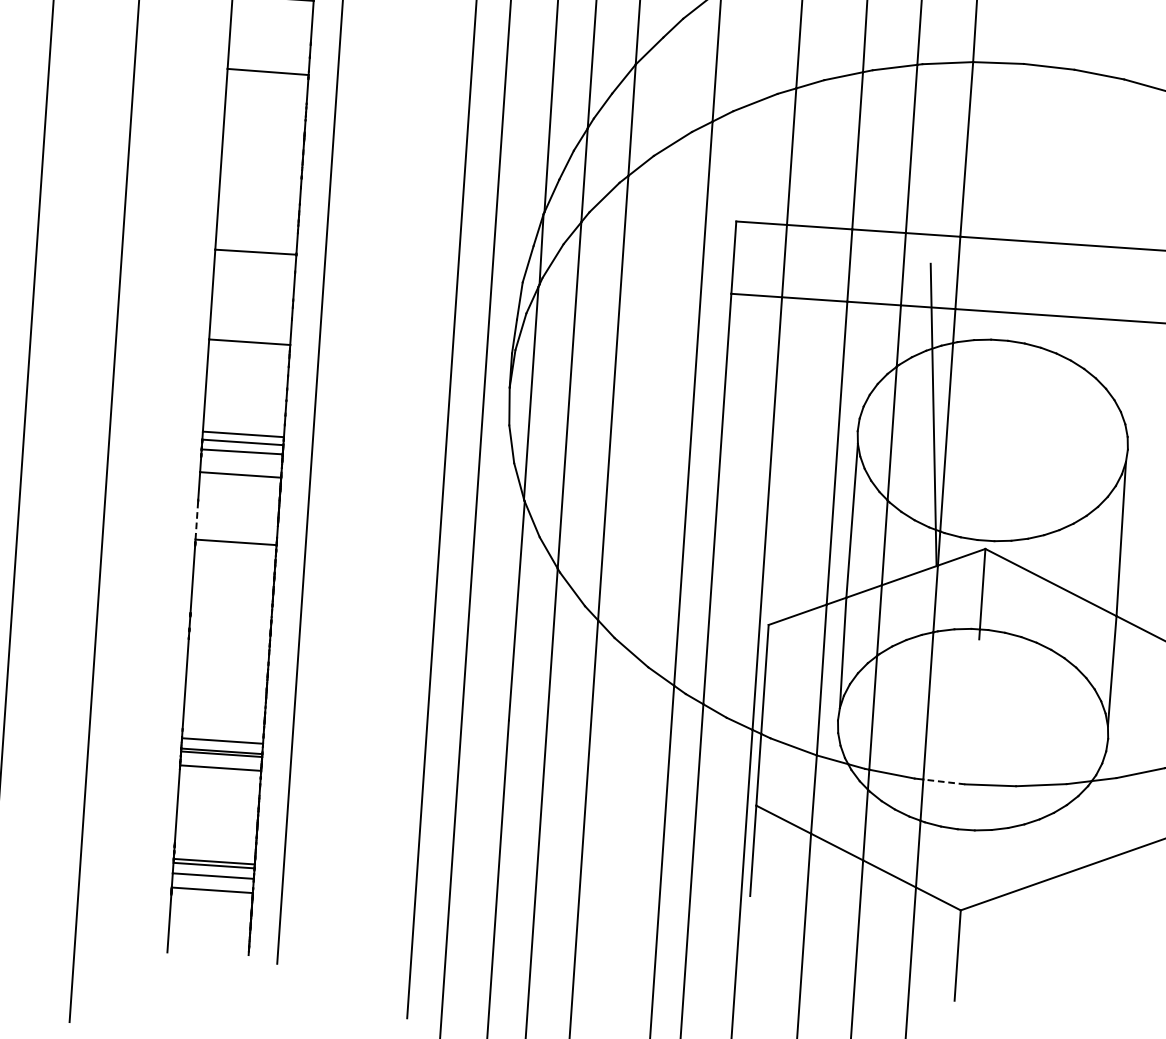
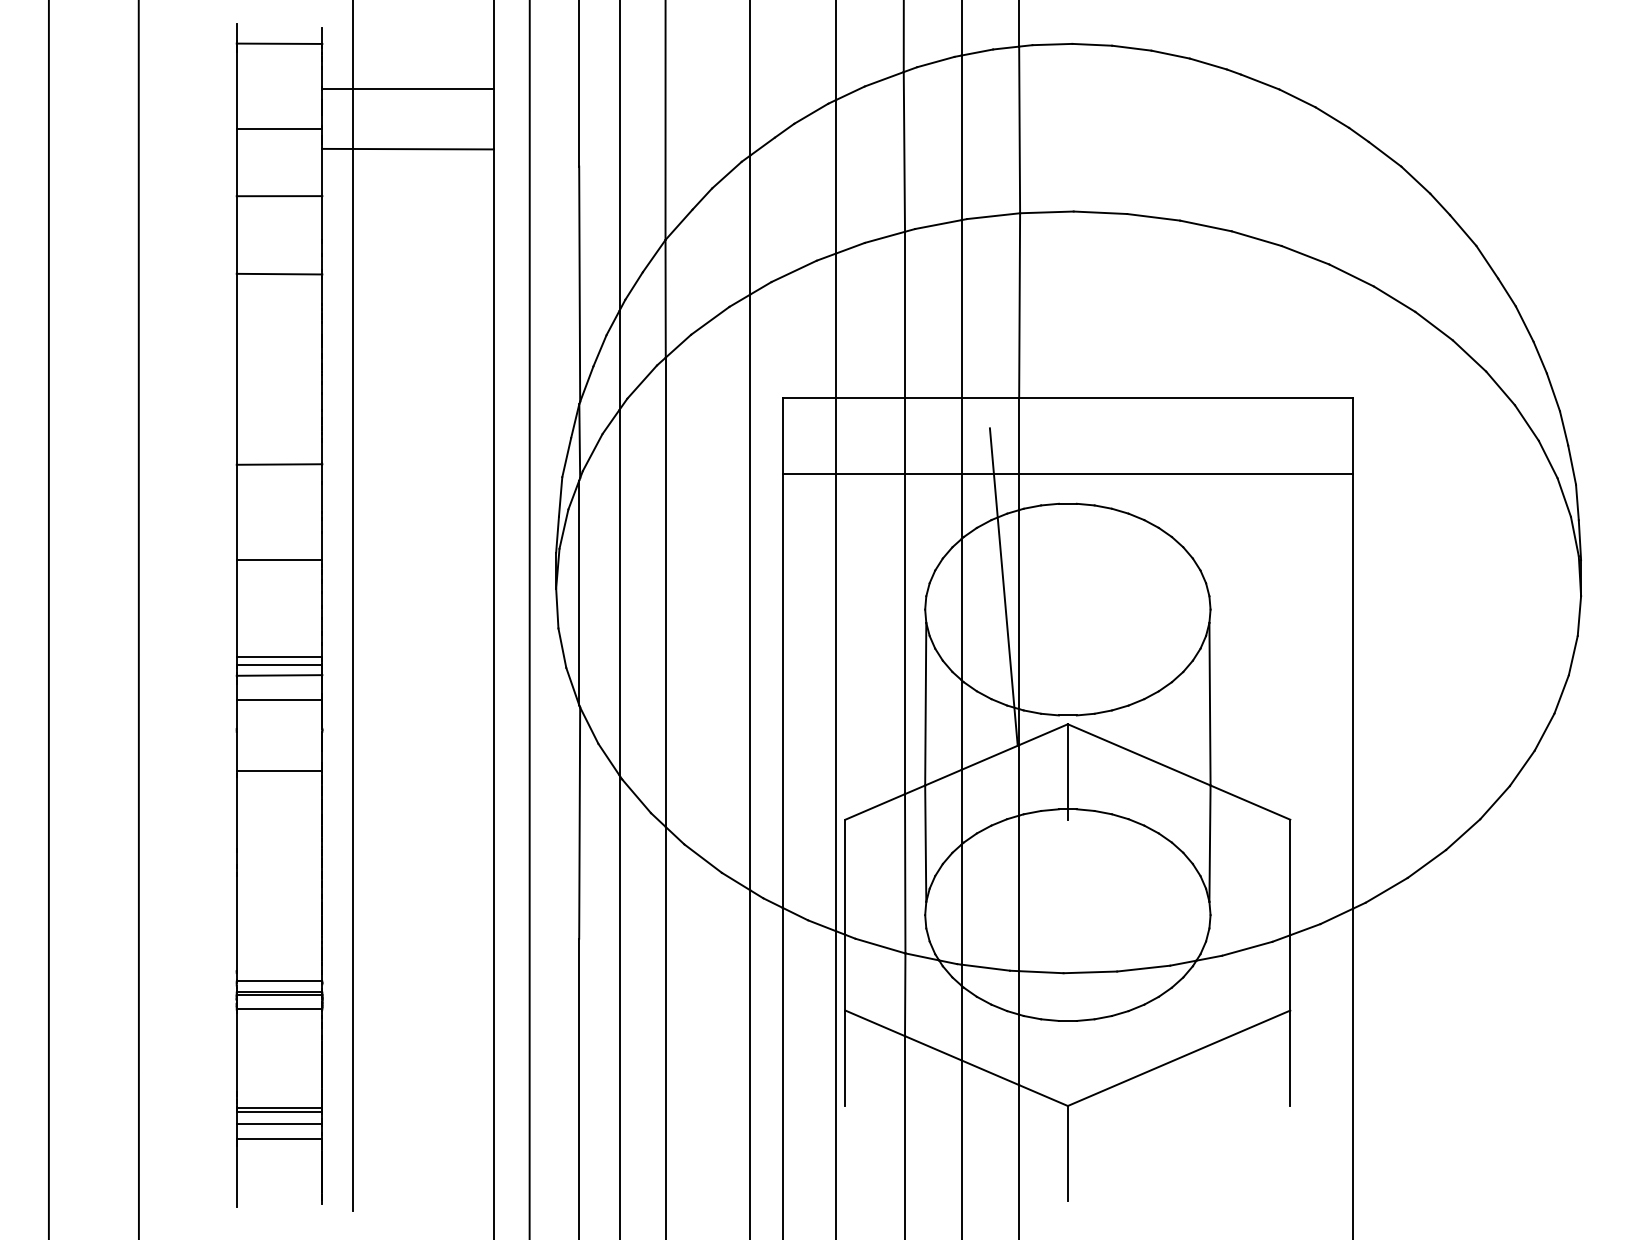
line: (196, 521) -> (236, 751), dashed -> solid
line: (943, 782) -> (1040, 972), dashed -> solid

